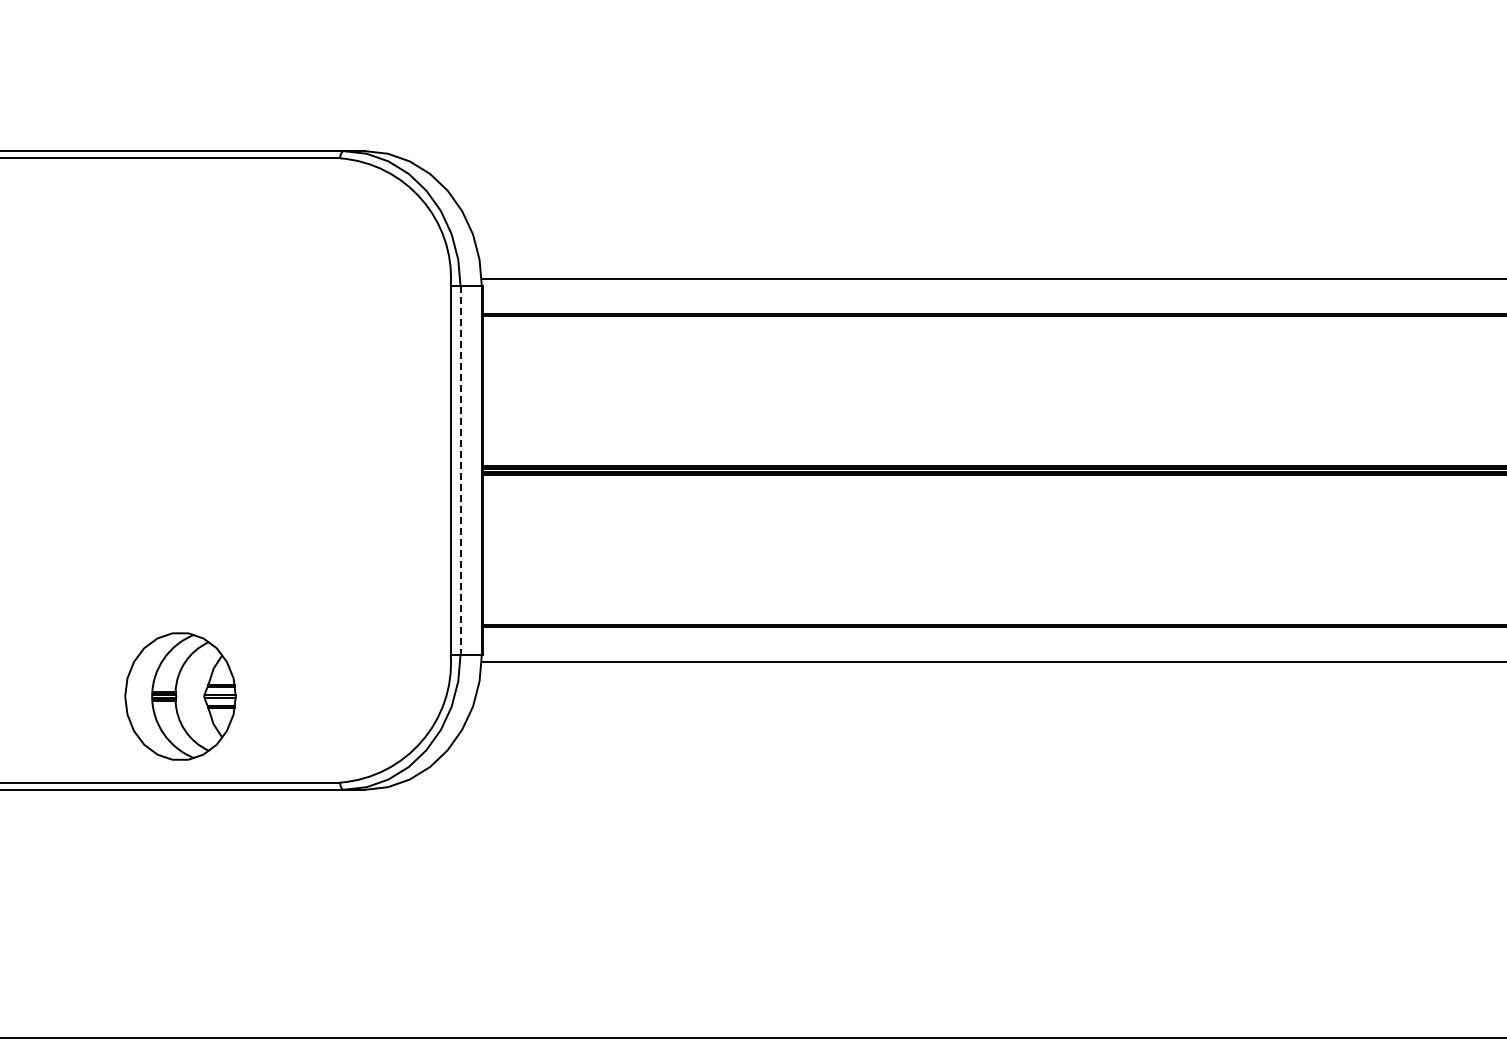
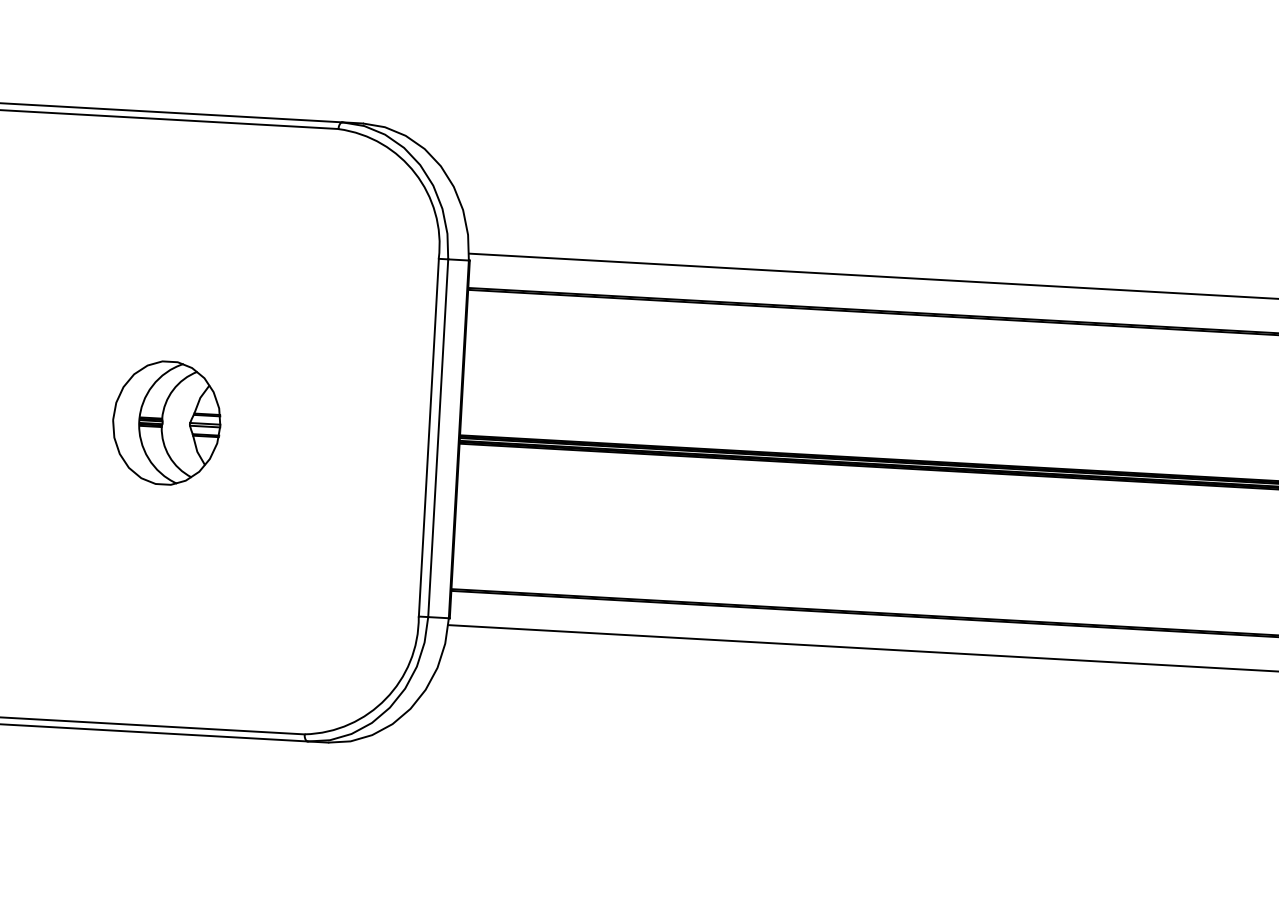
line: (460, 470) -> (438, 438), dashed -> solid
part: (180, 696) -> (166, 423), moved

